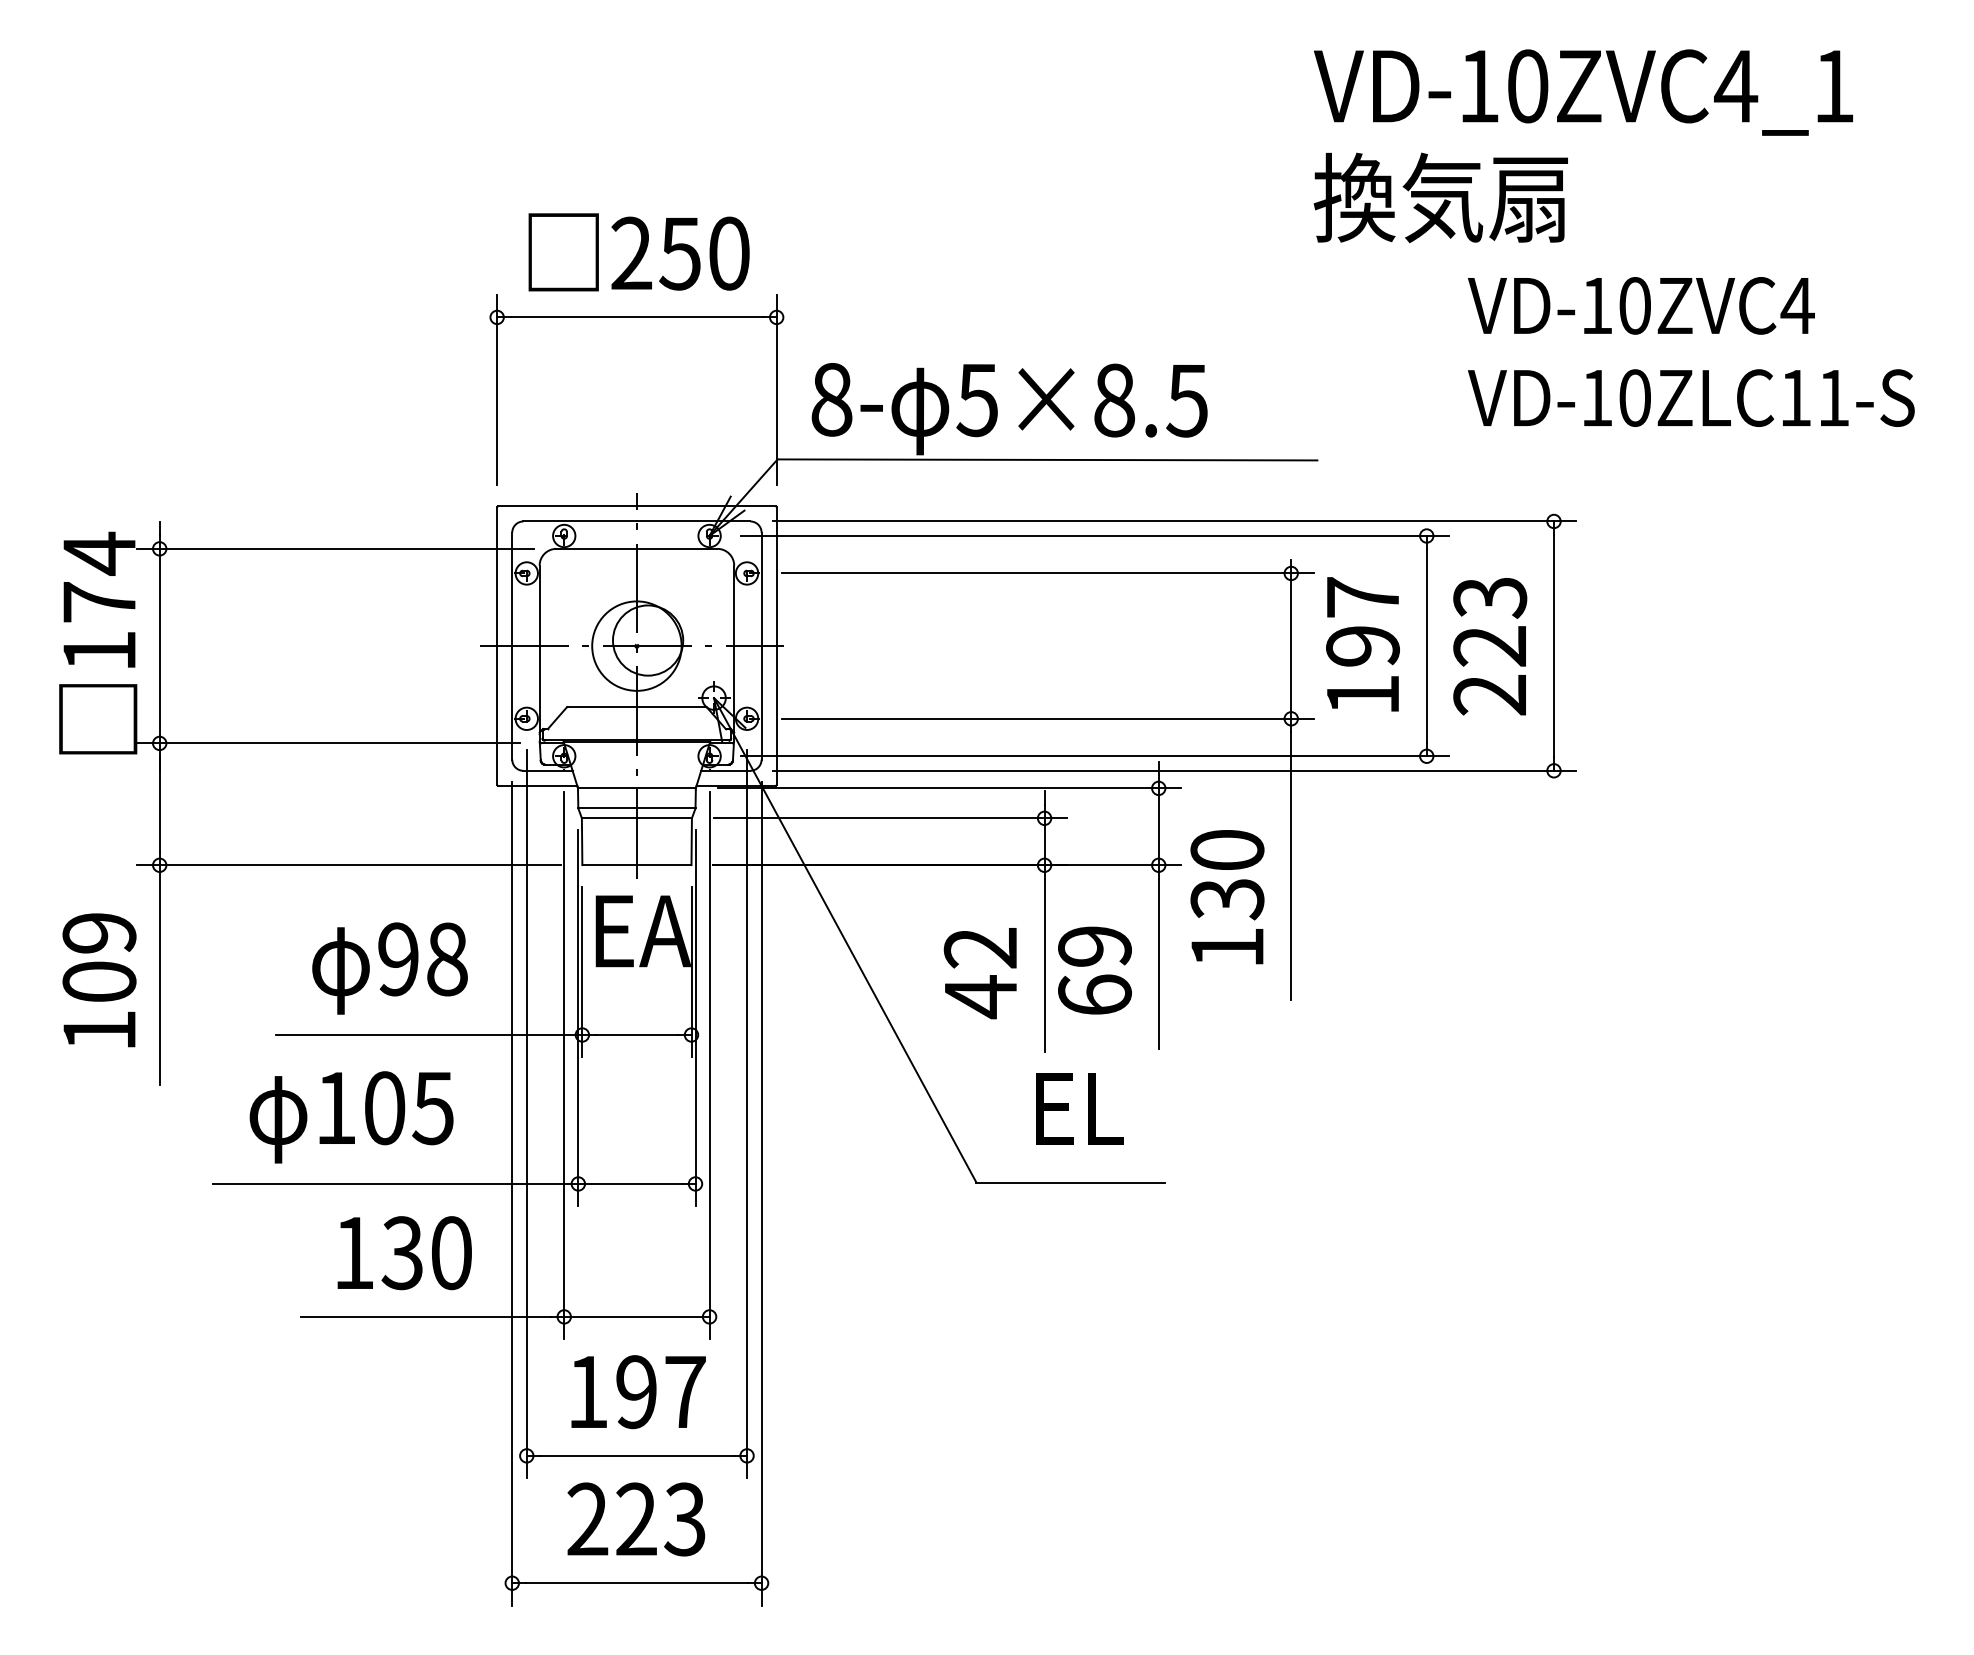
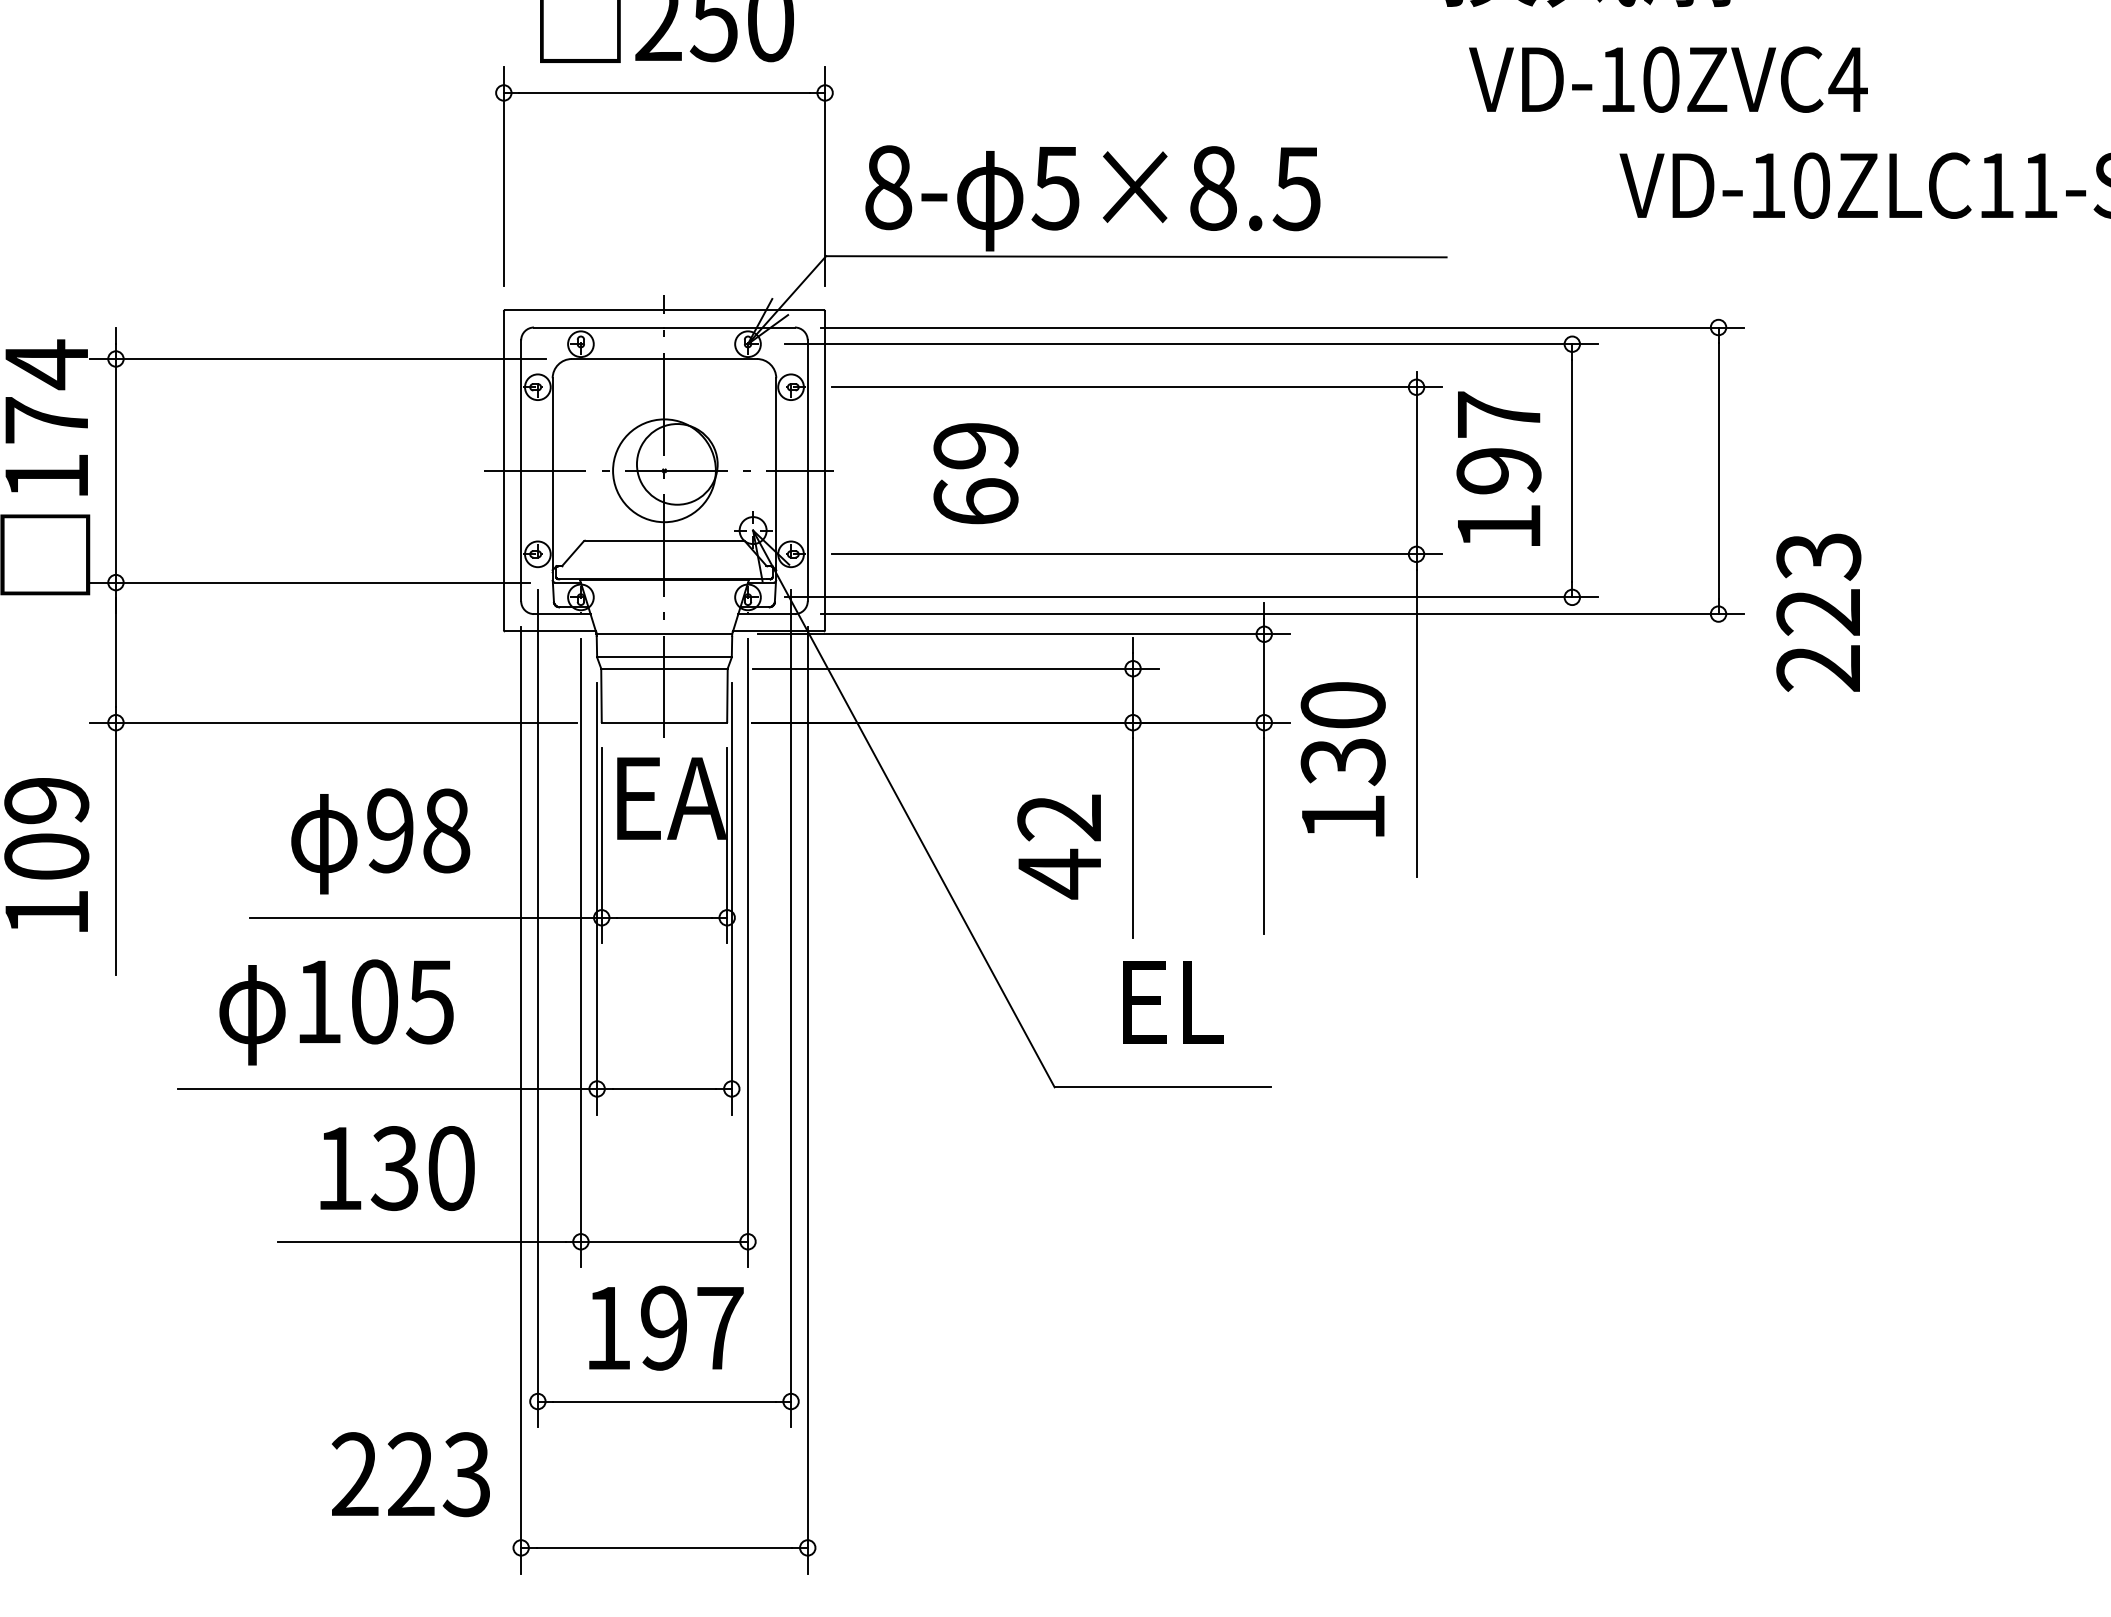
text: (1641, 305) -> (1668, 79), moved
text: (1490, 646) -> (1819, 612), moved
text: (1094, 970) -> (975, 473), moved
text: (636, 1519) -> (411, 1474), moved

